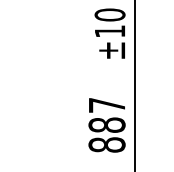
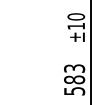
text: (106, 124) -> (74, 79), 887 -> 583

